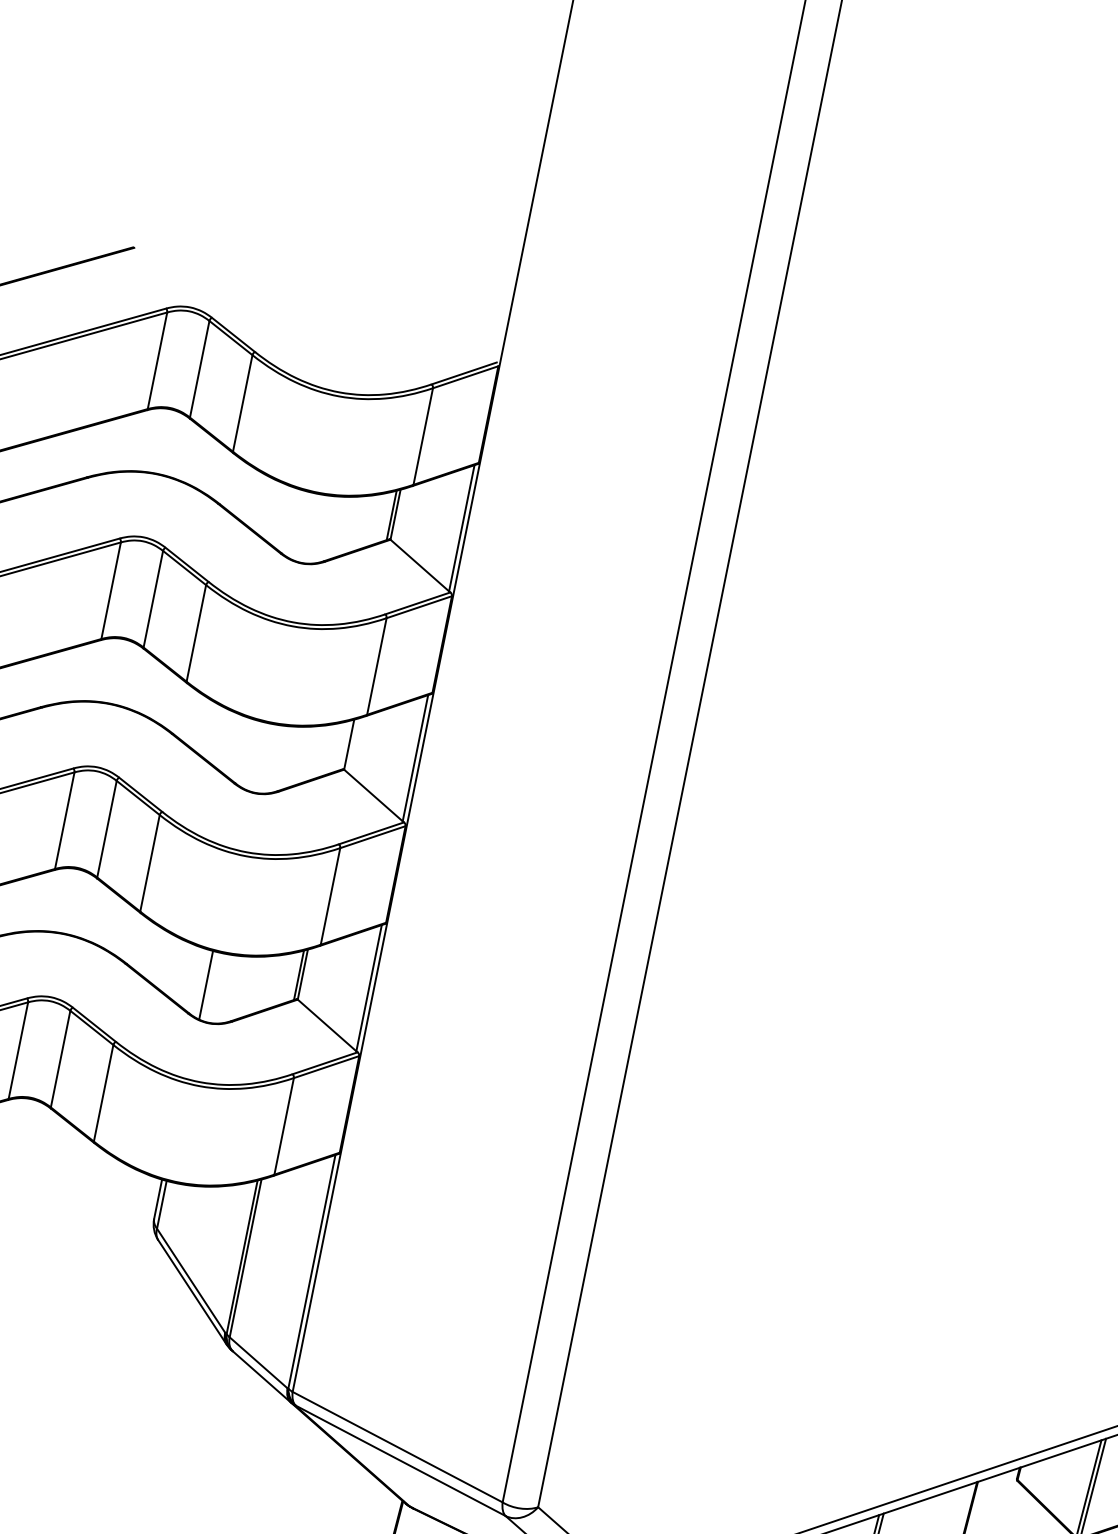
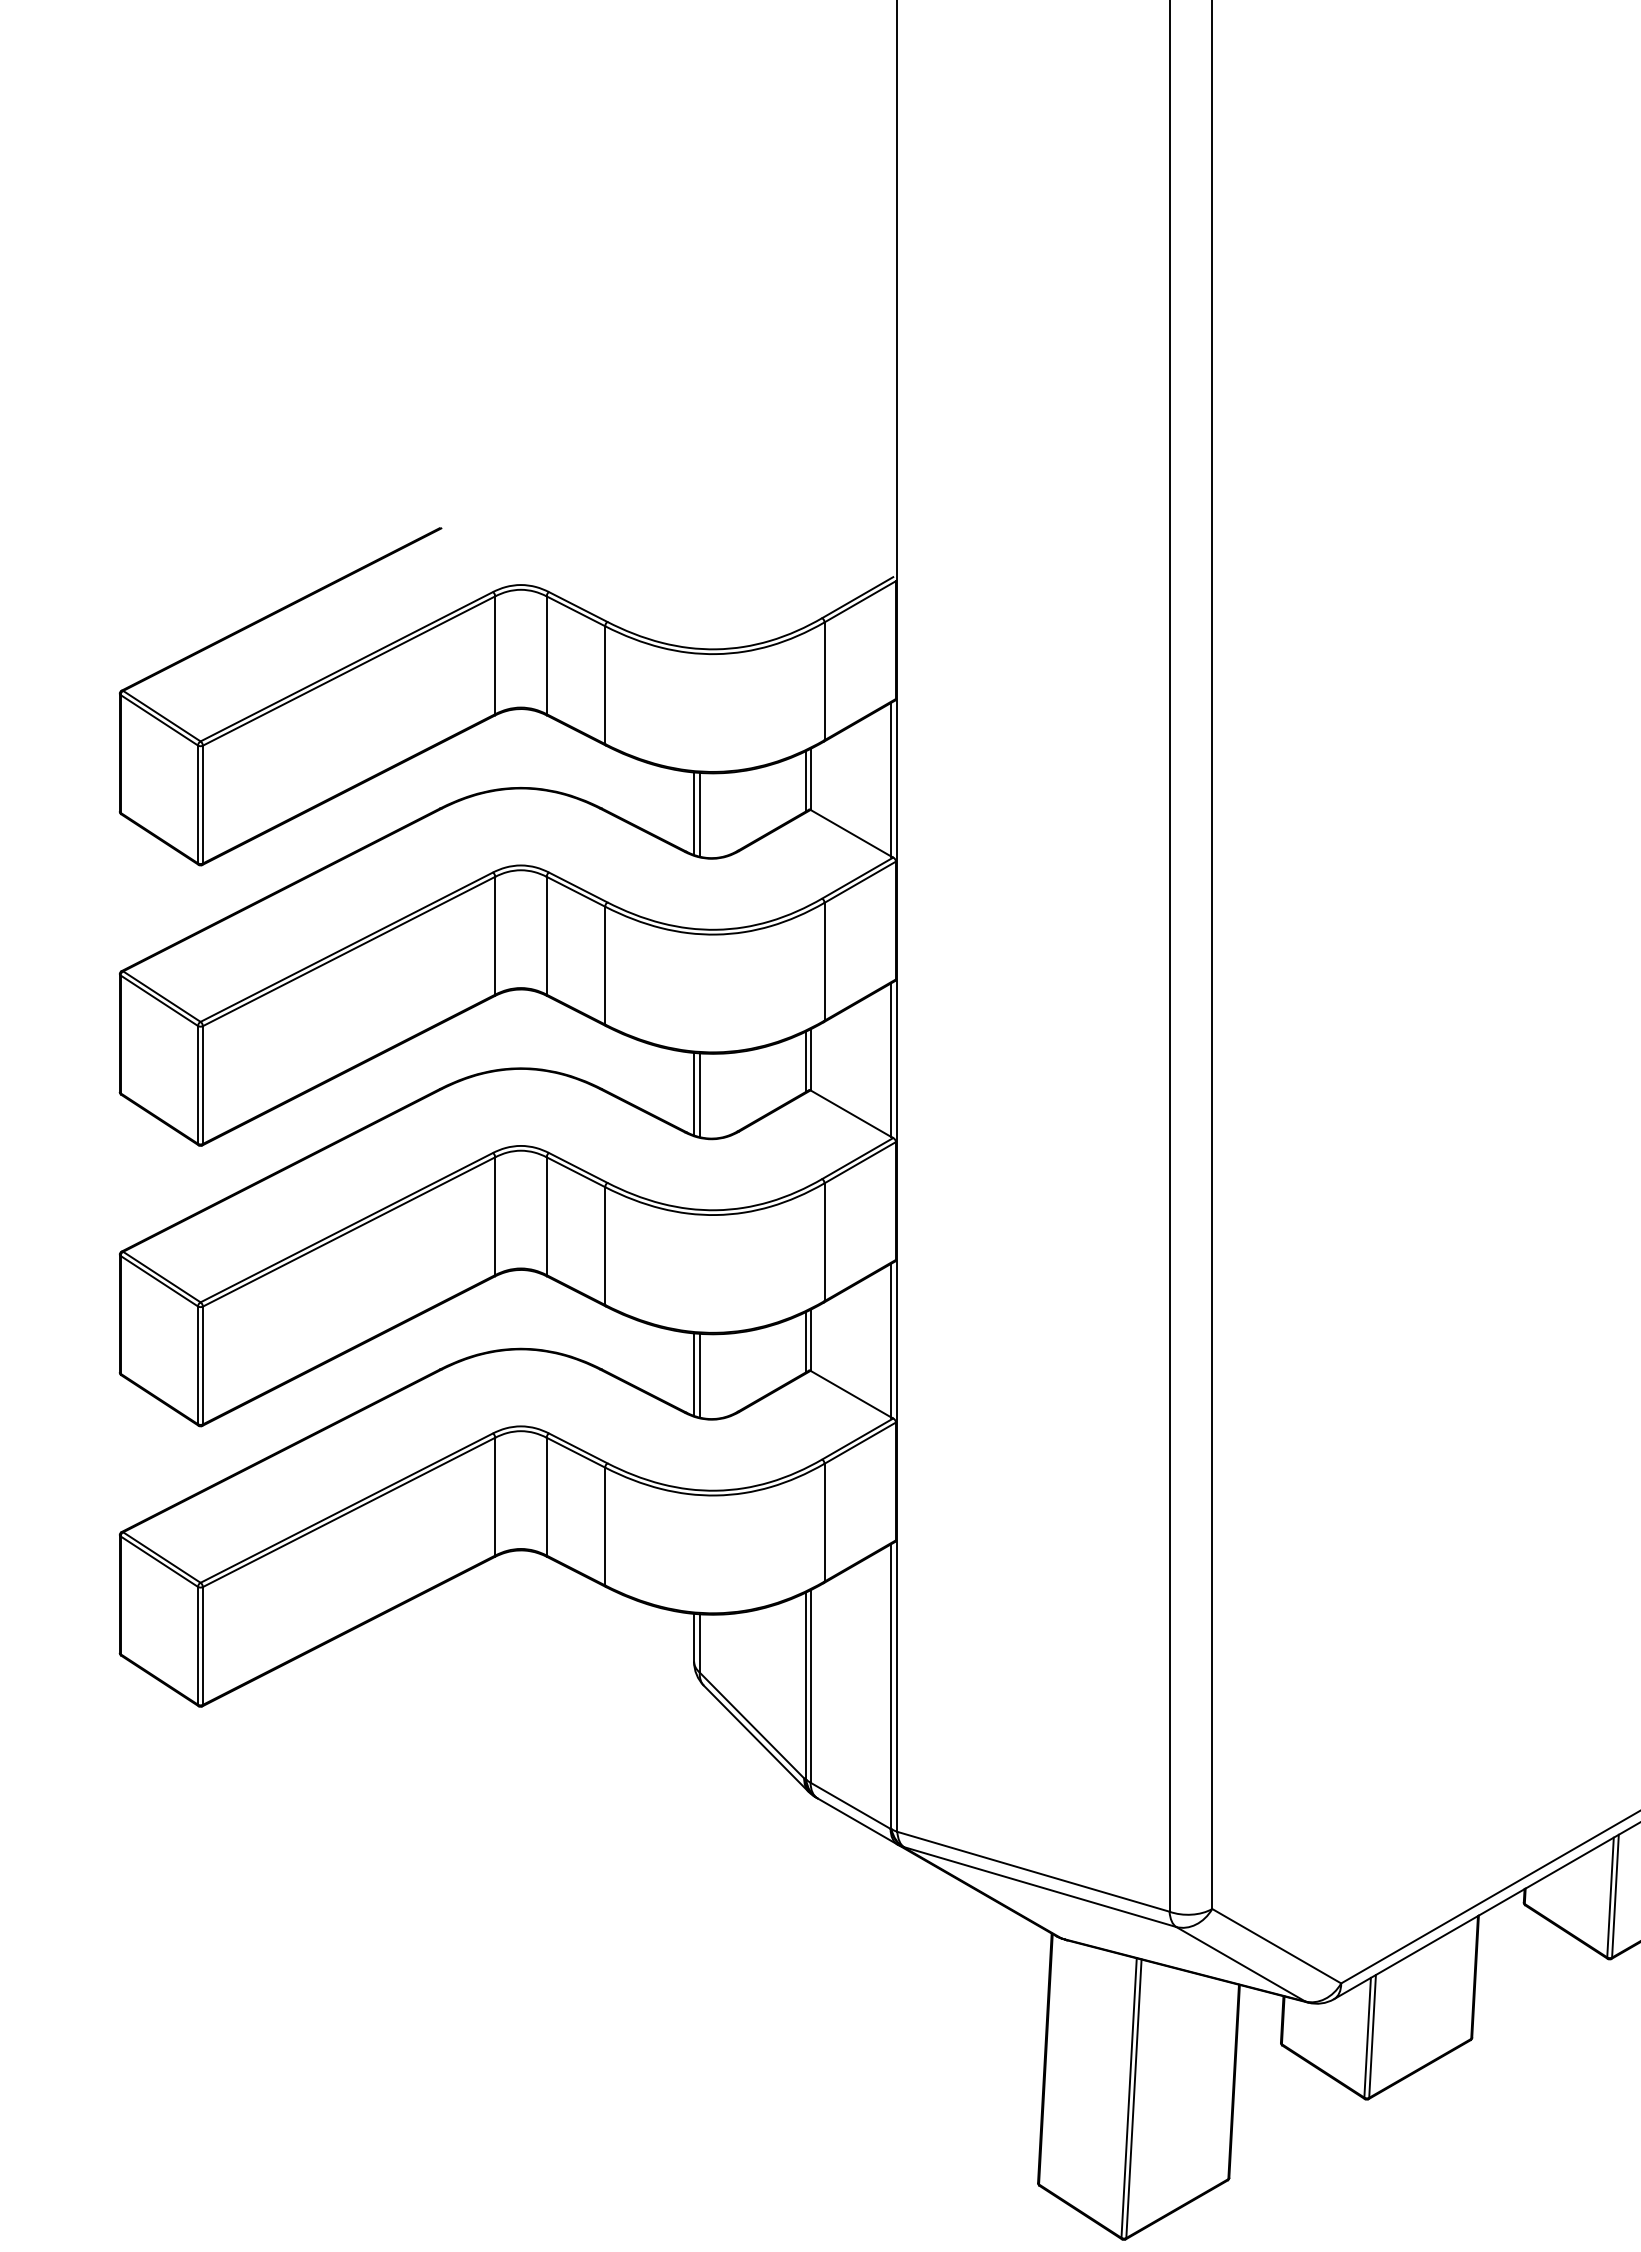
line: (294, 523) -> (694, 813), added
line: (298, 525) -> (699, 814), added
line: (345, 745) -> (806, 1061), added
line: (248, 753) -> (694, 1093), added
line: (252, 755) -> (699, 1095), added
line: (201, 983) -> (694, 1374), added

